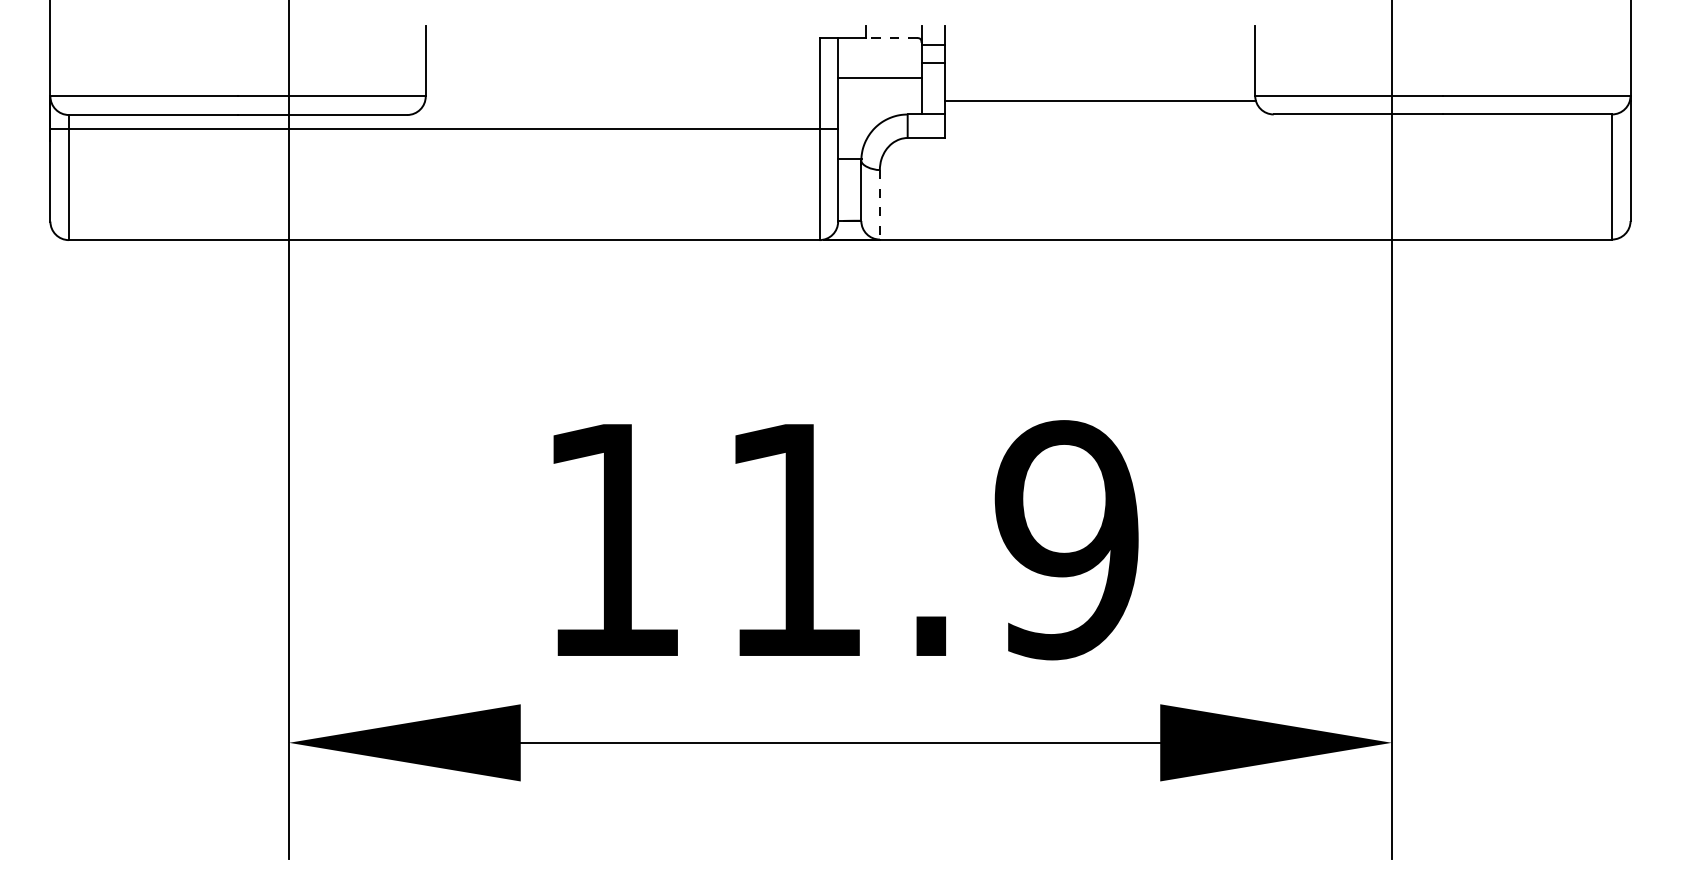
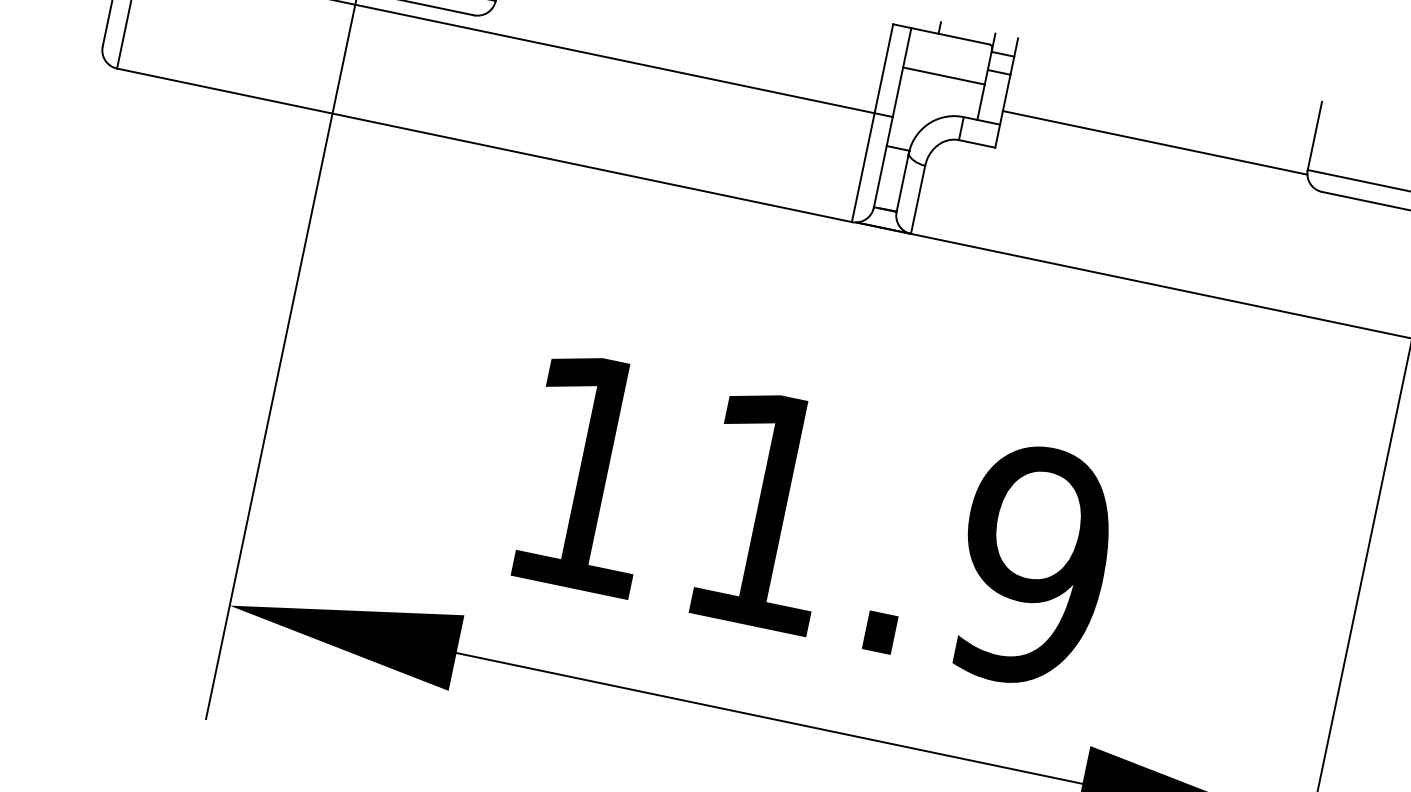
line: (891, 38) -> (963, 39), dashed -> solid
line: (879, 204) -> (917, 199), dashed -> solid

